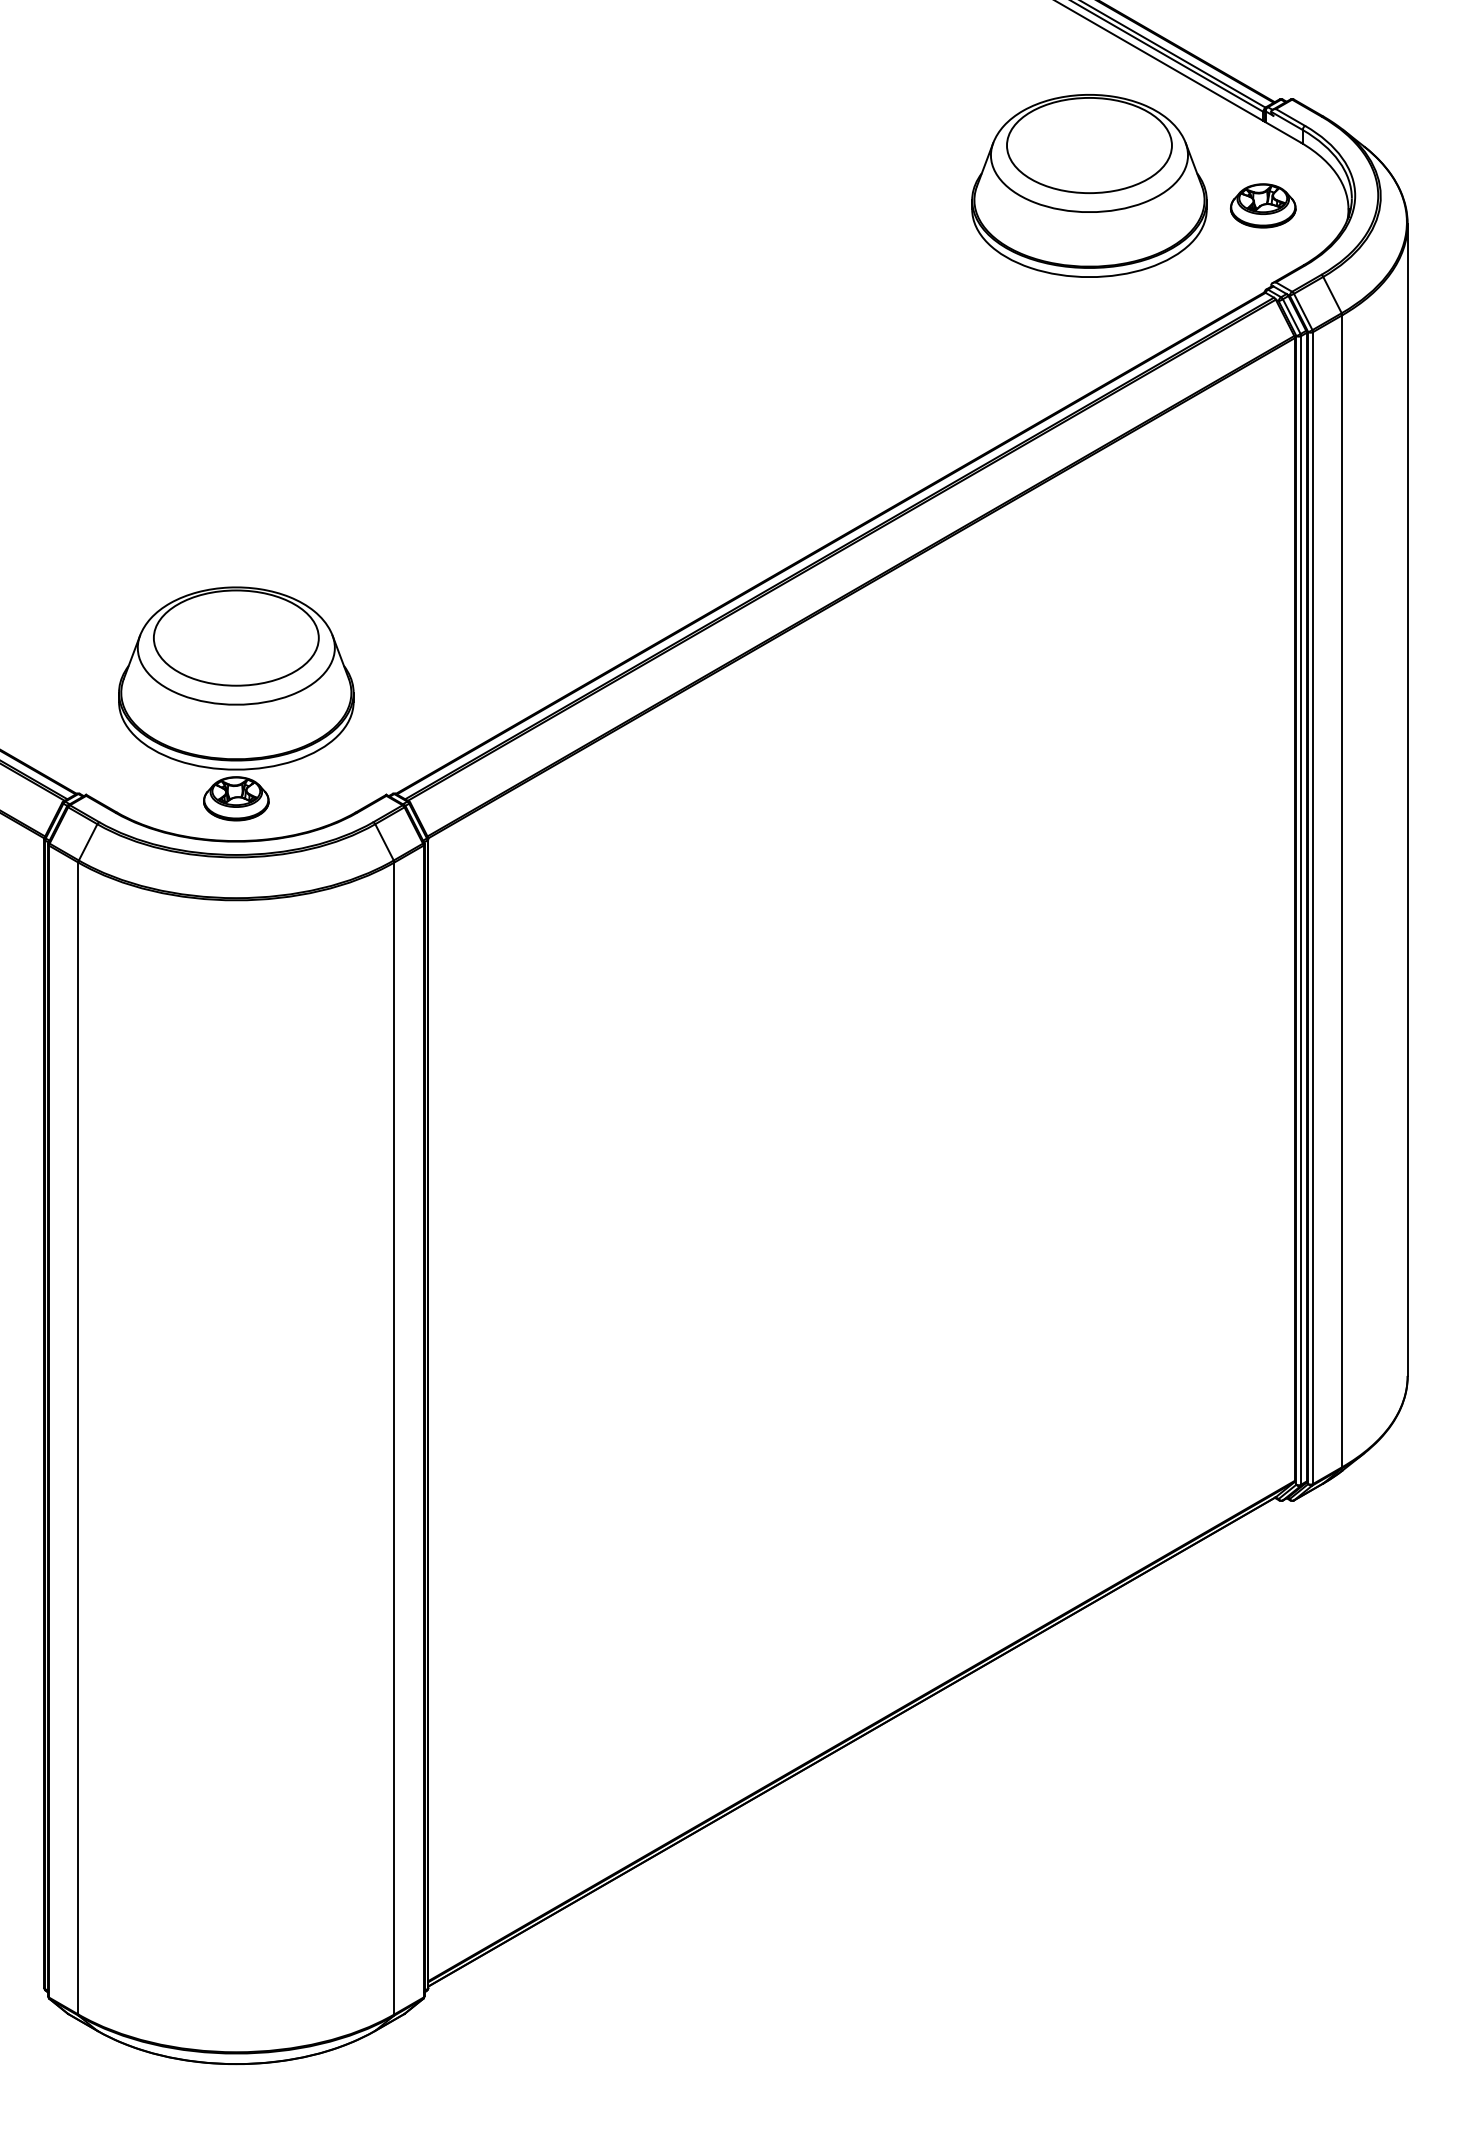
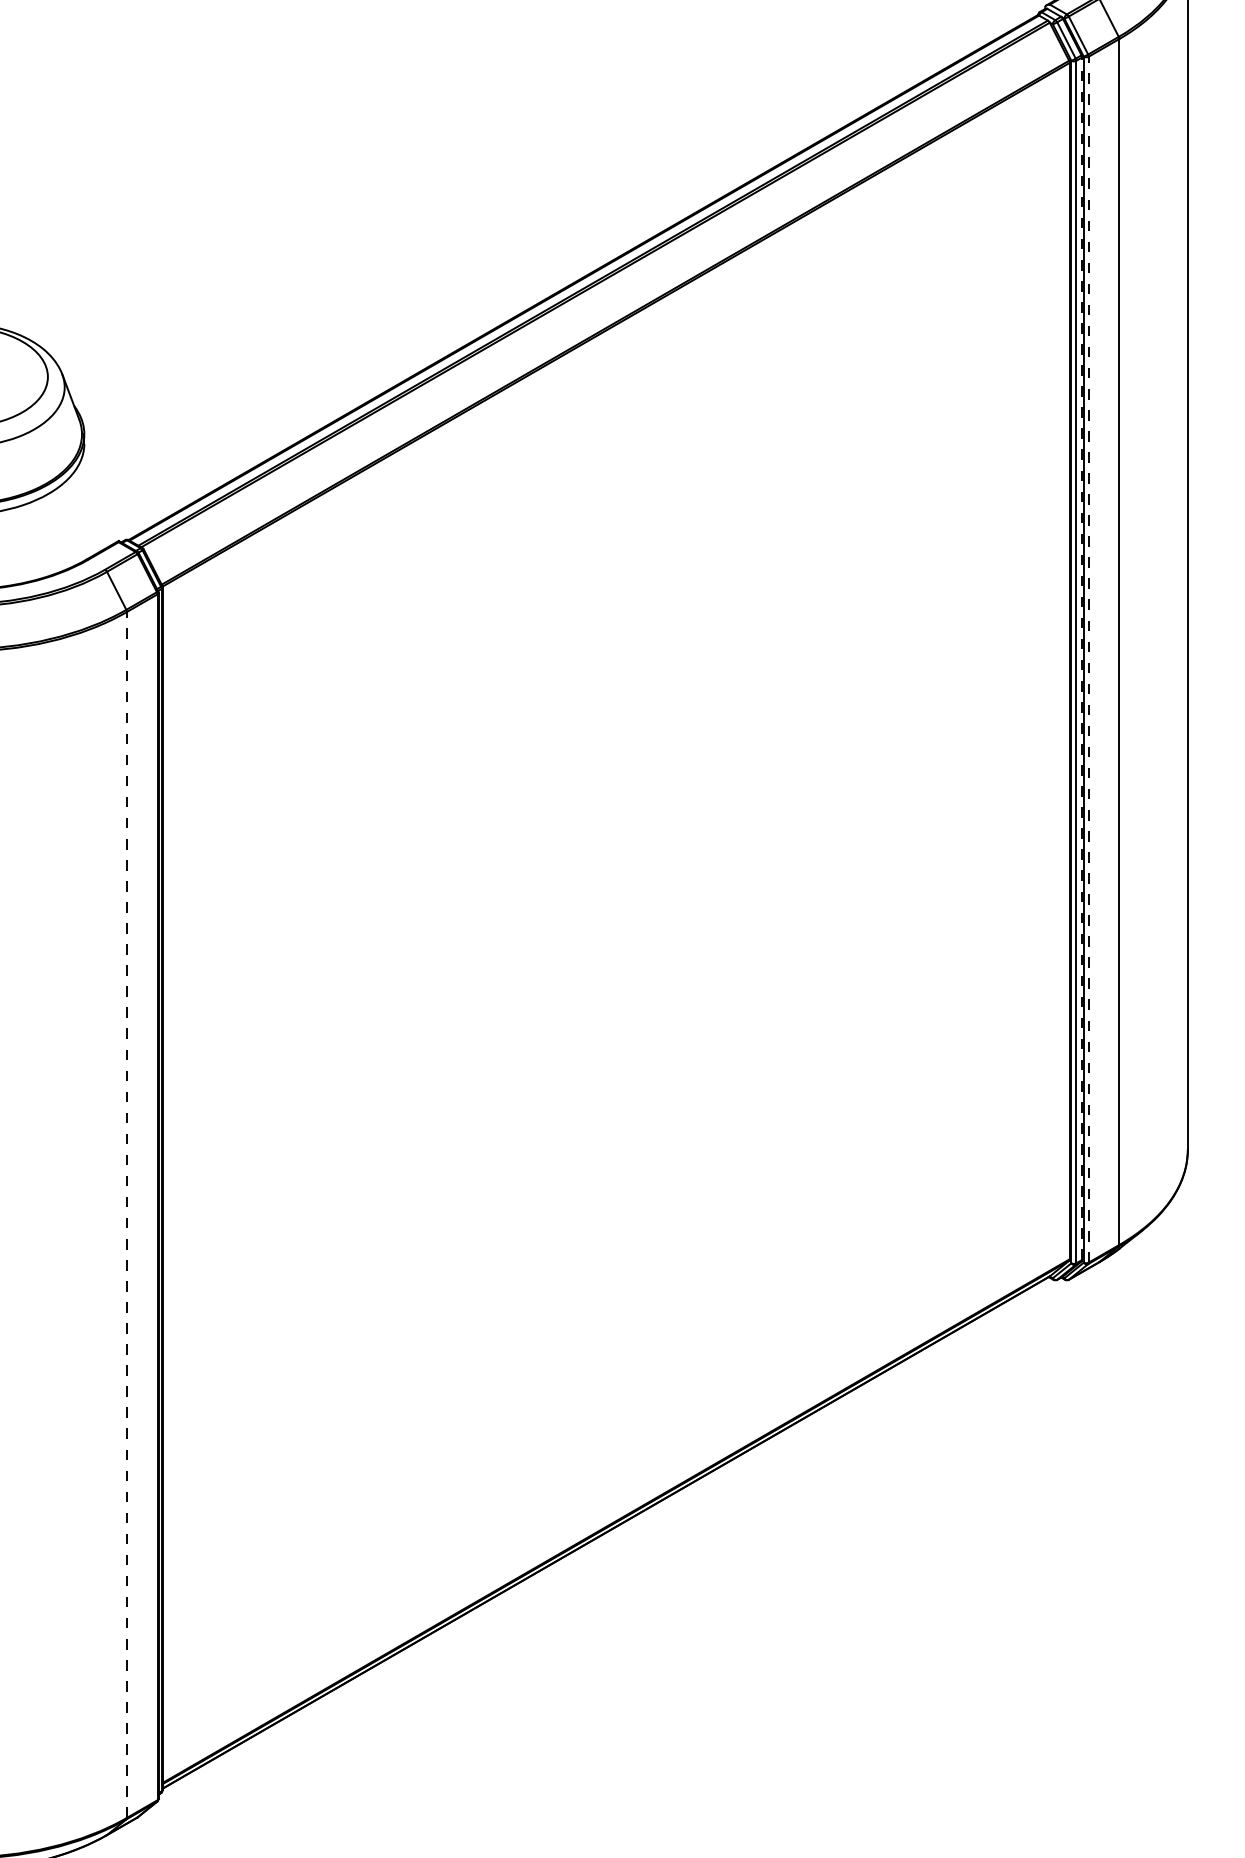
line: (1306, 906) -> (1081, 657), solid -> dashed
line: (1313, 908) -> (1089, 660), solid -> dashed
line: (394, 1438) -> (127, 1214), solid -> dashed

